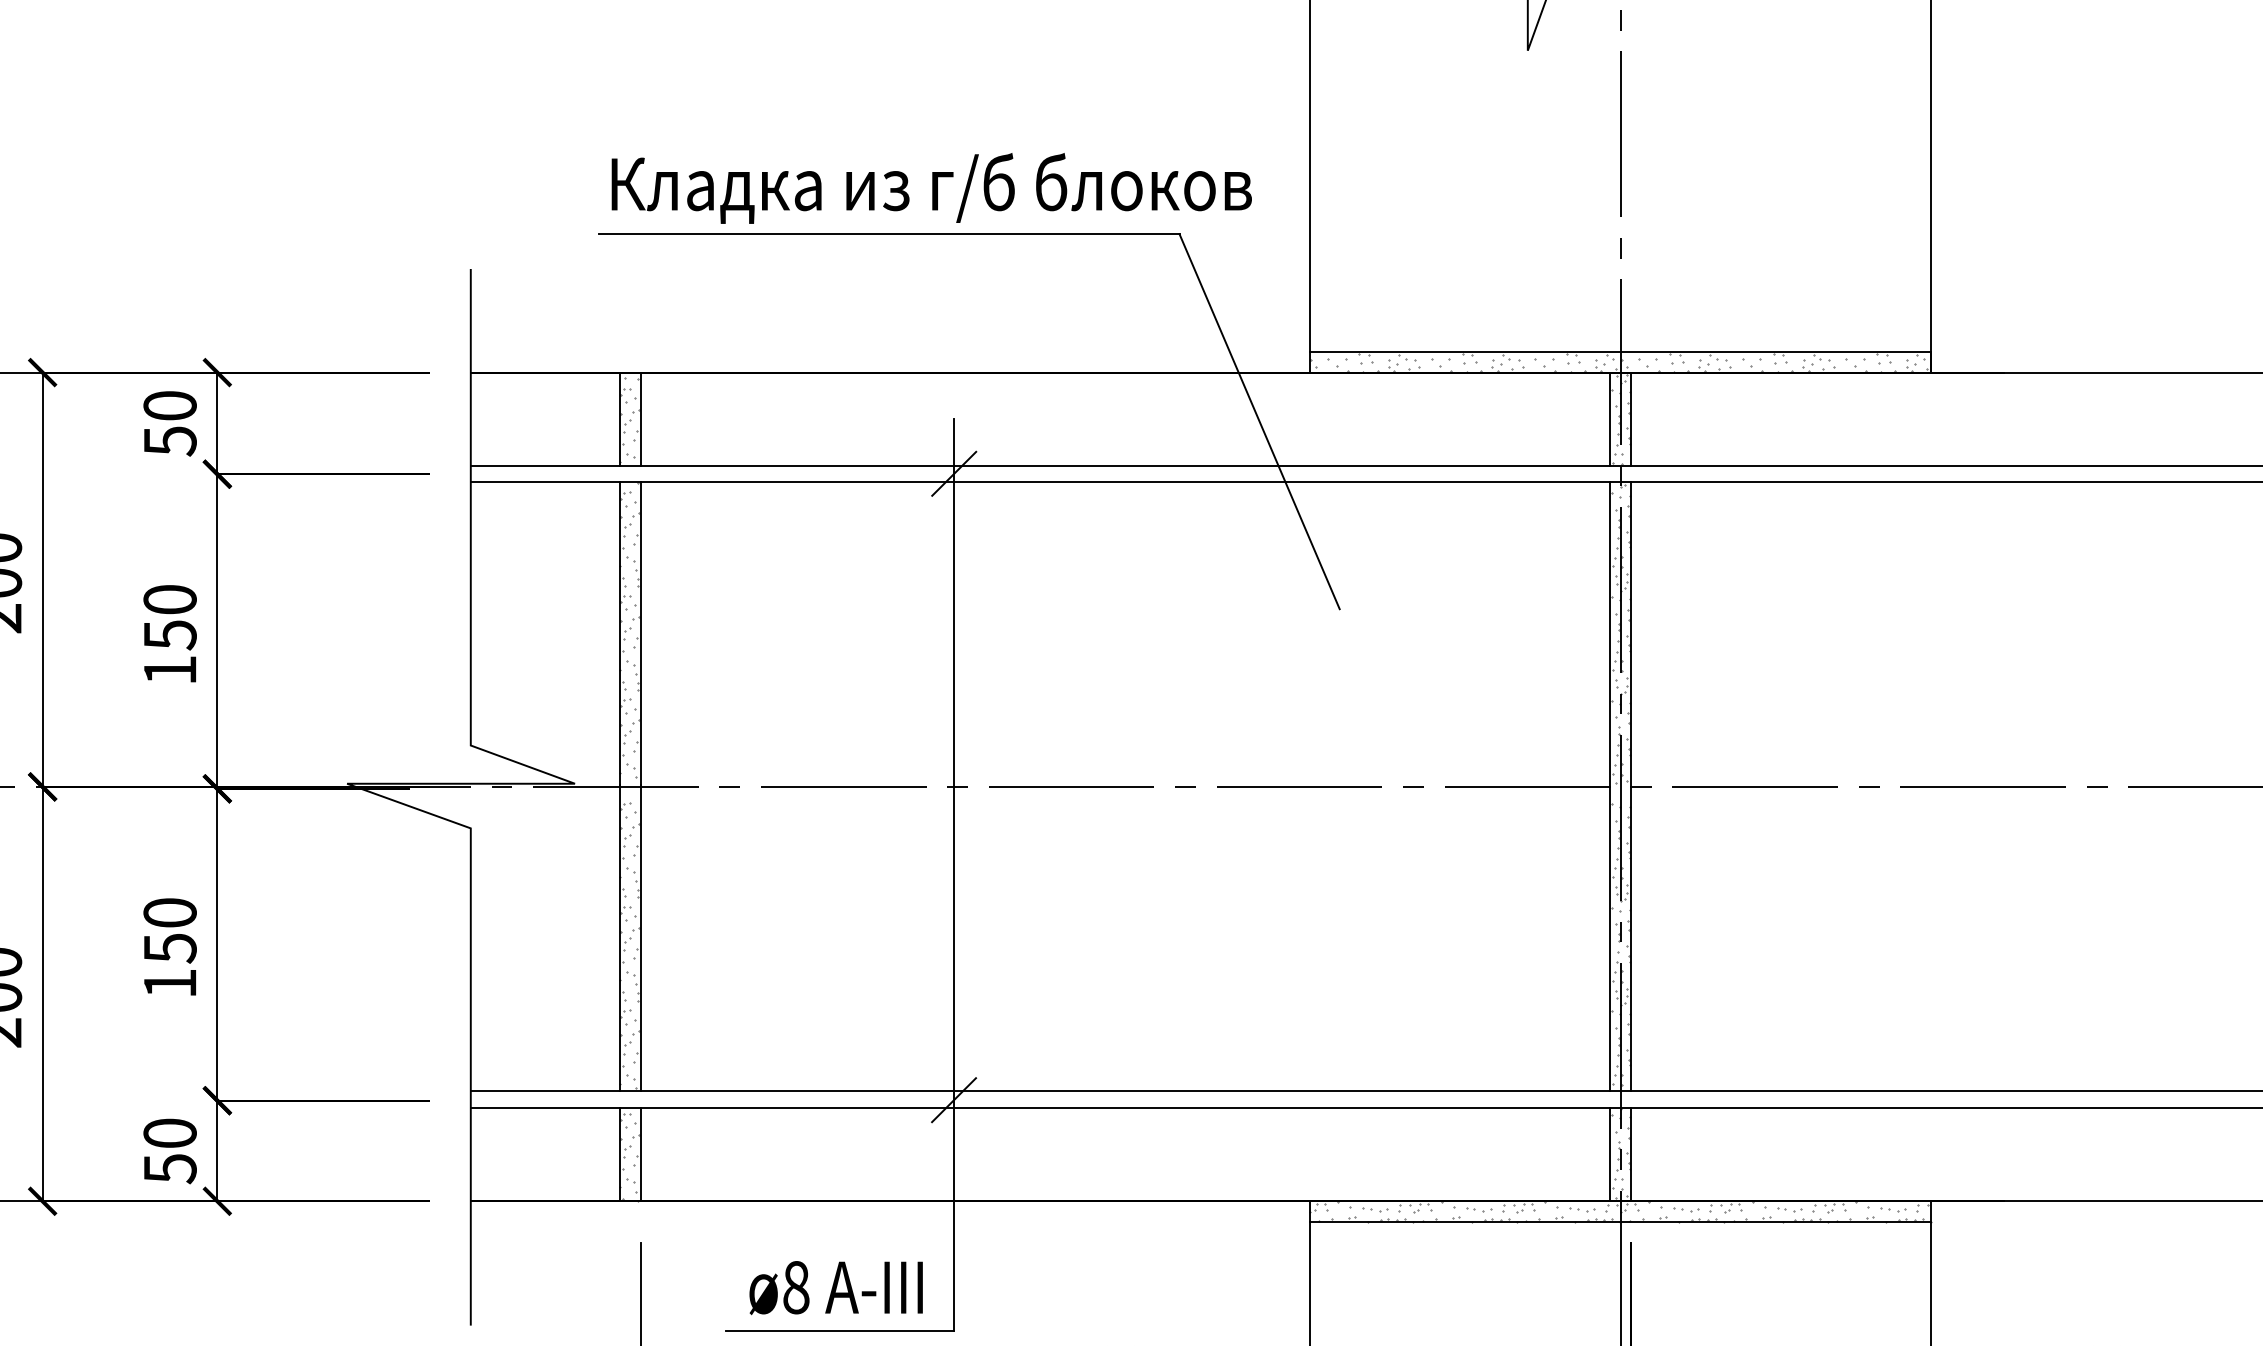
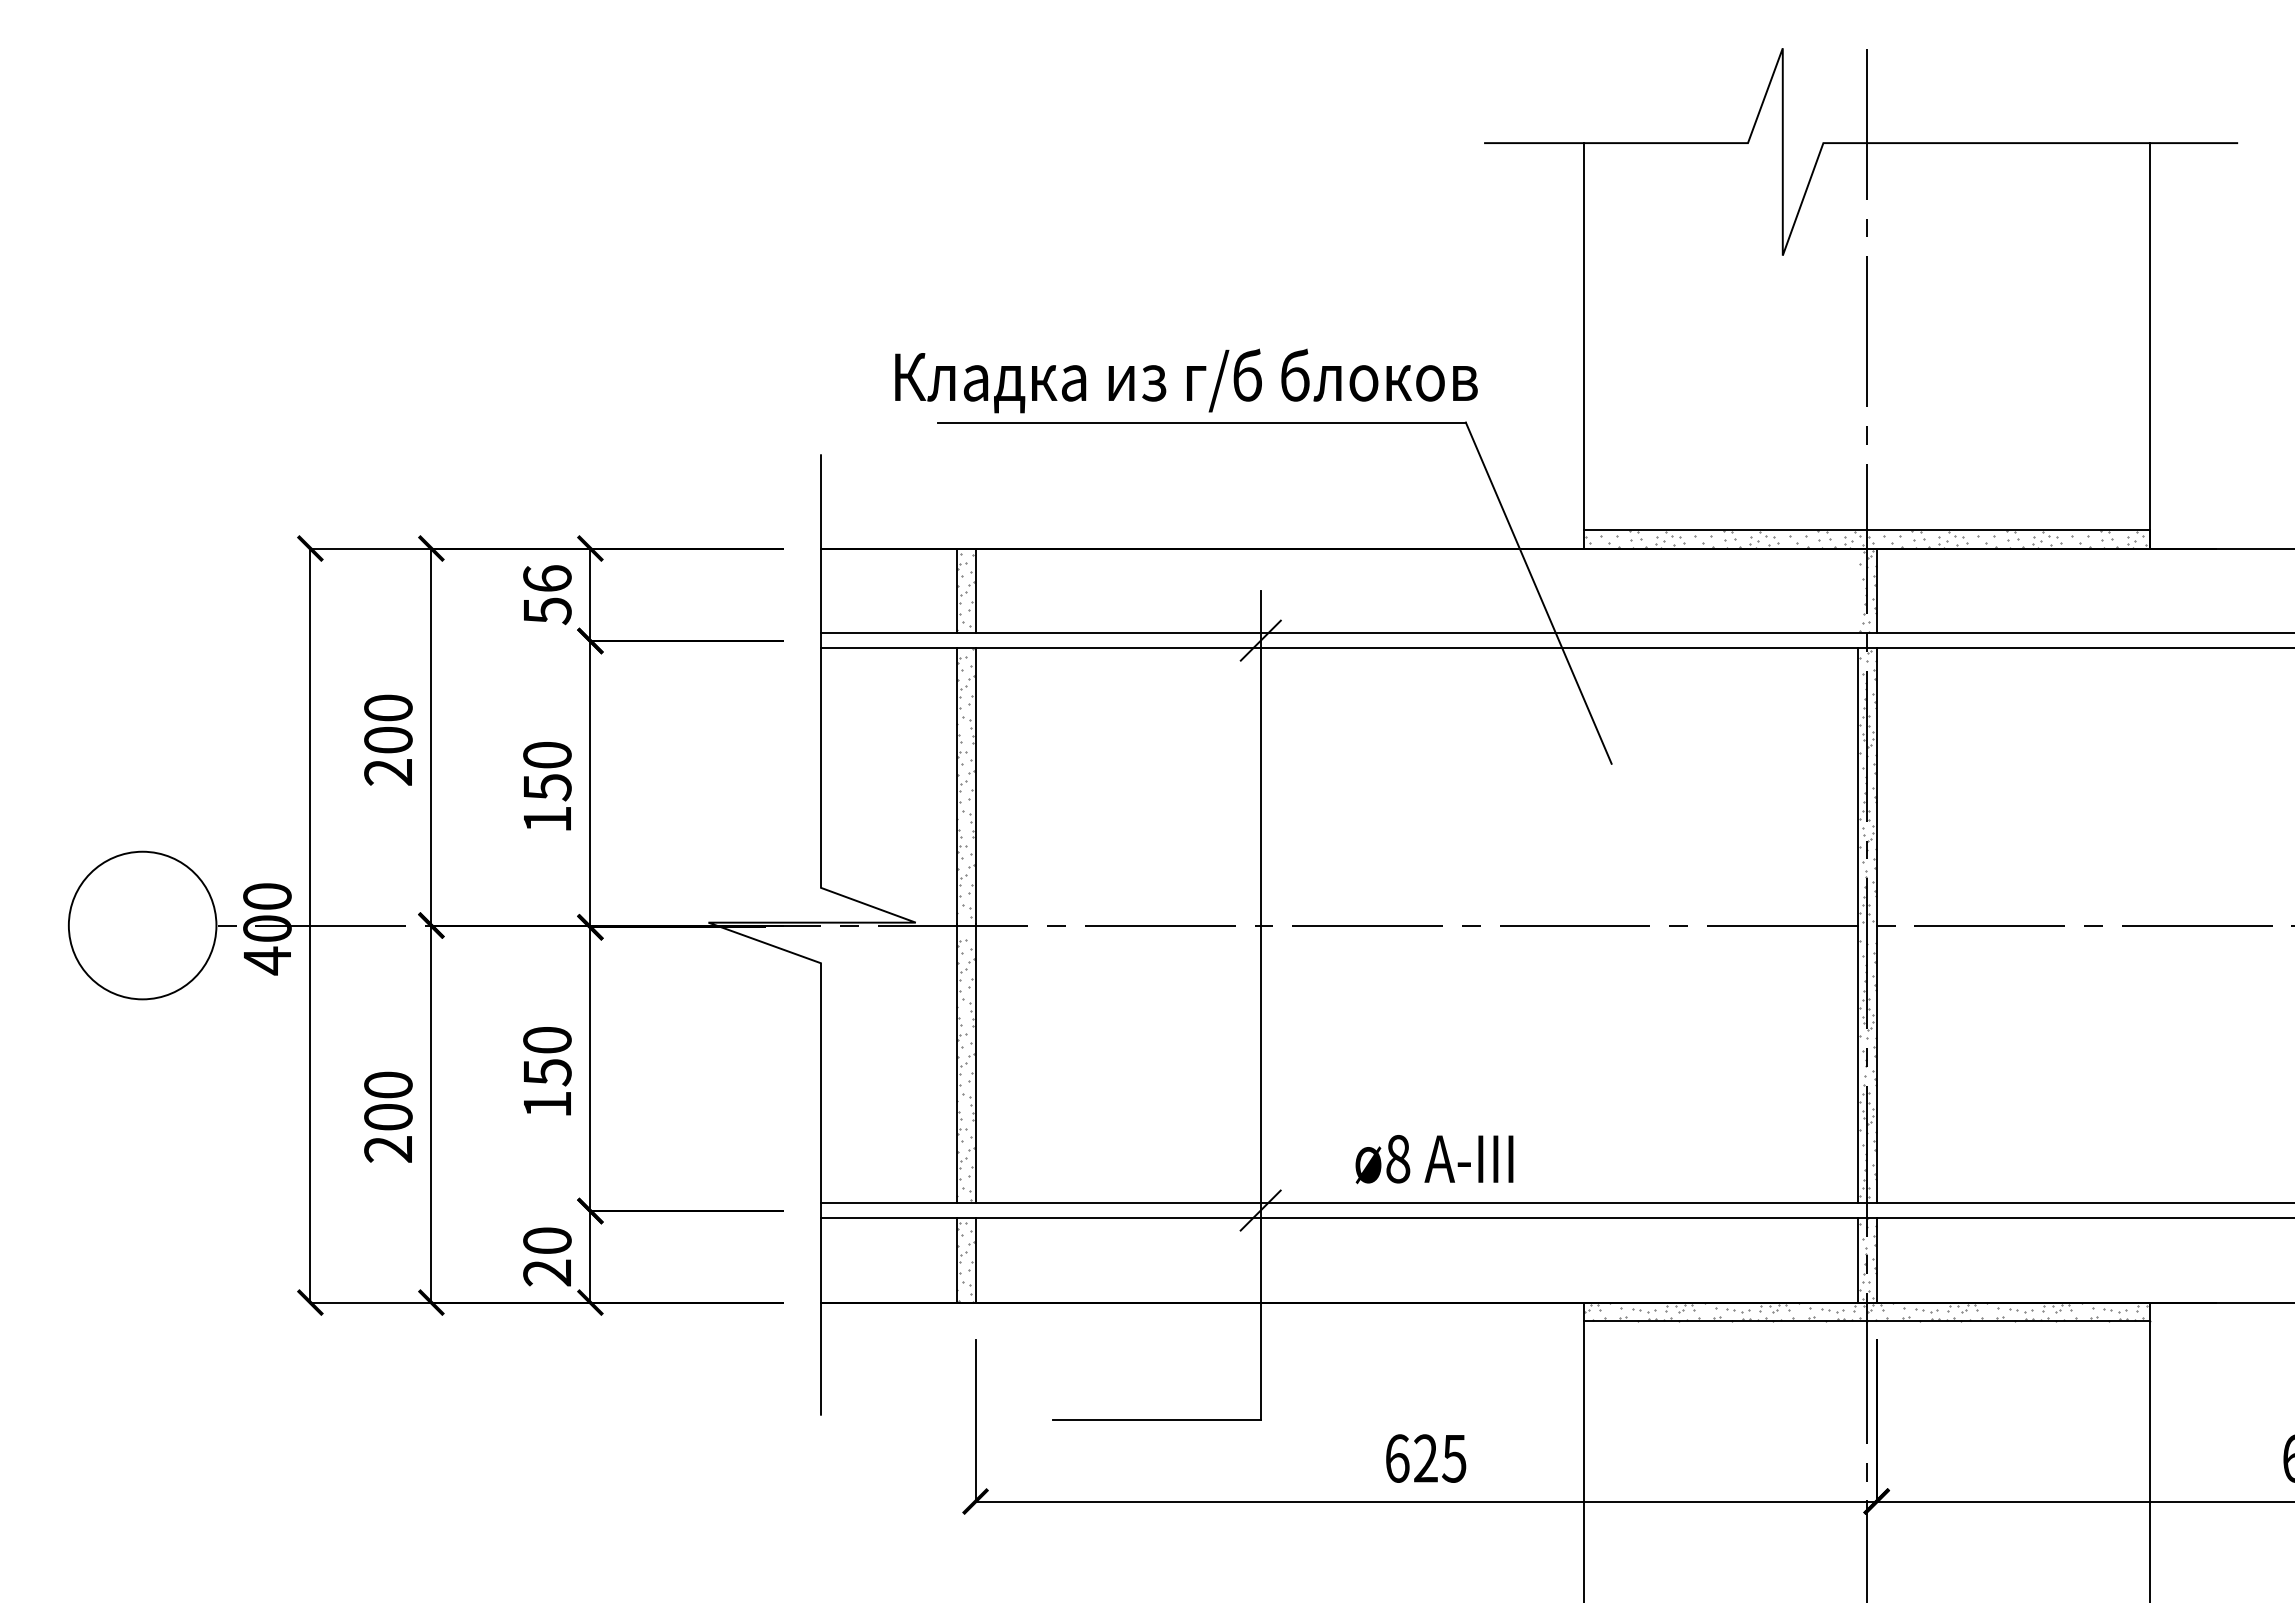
text: (931, 187) -> (1186, 380), moved
text: (170, 405) -> (547, 578), 50 -> 56
line: (1609, 418) -> (1857, 590), removed
text: (170, 1169) -> (547, 1273), 50 -> 20
text: (836, 1288) -> (1434, 1159), moved

